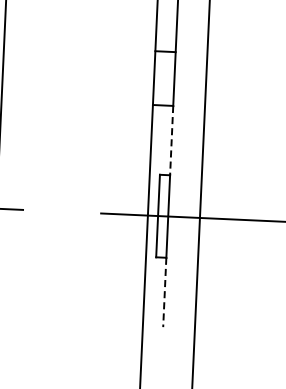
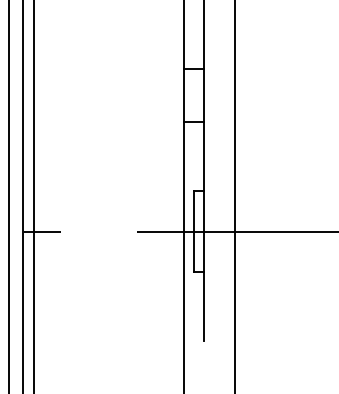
line: (171, 140) -> (203, 156), dashed -> solid
line: (164, 293) -> (203, 307), dashed -> solid

